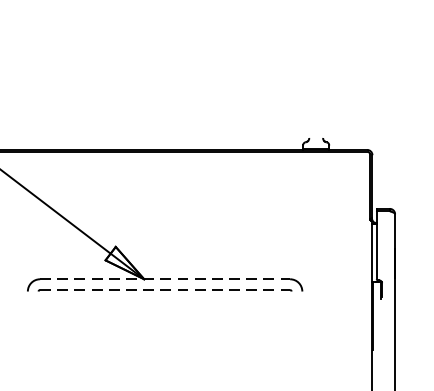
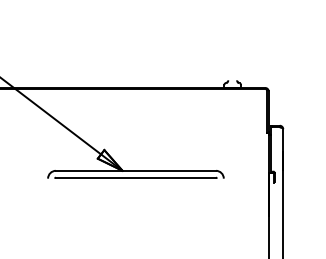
line: (165, 278) -> (136, 170), dashed -> solid
line: (165, 289) -> (136, 177), dashed -> solid

